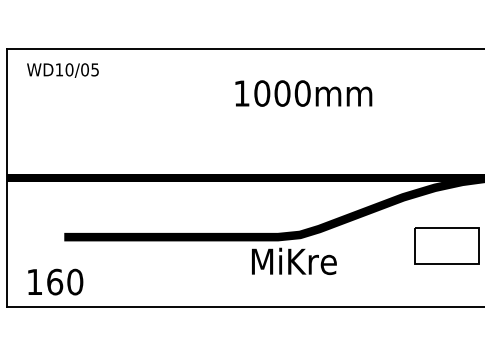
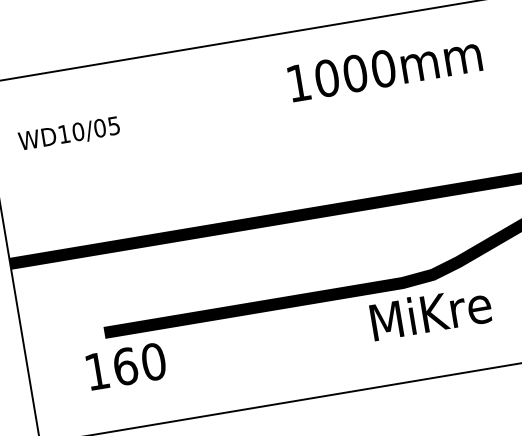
text: (62, 70) -> (68, 134), moved
text: (303, 93) -> (384, 68), moved
text: (55, 281) -> (126, 365), moved

